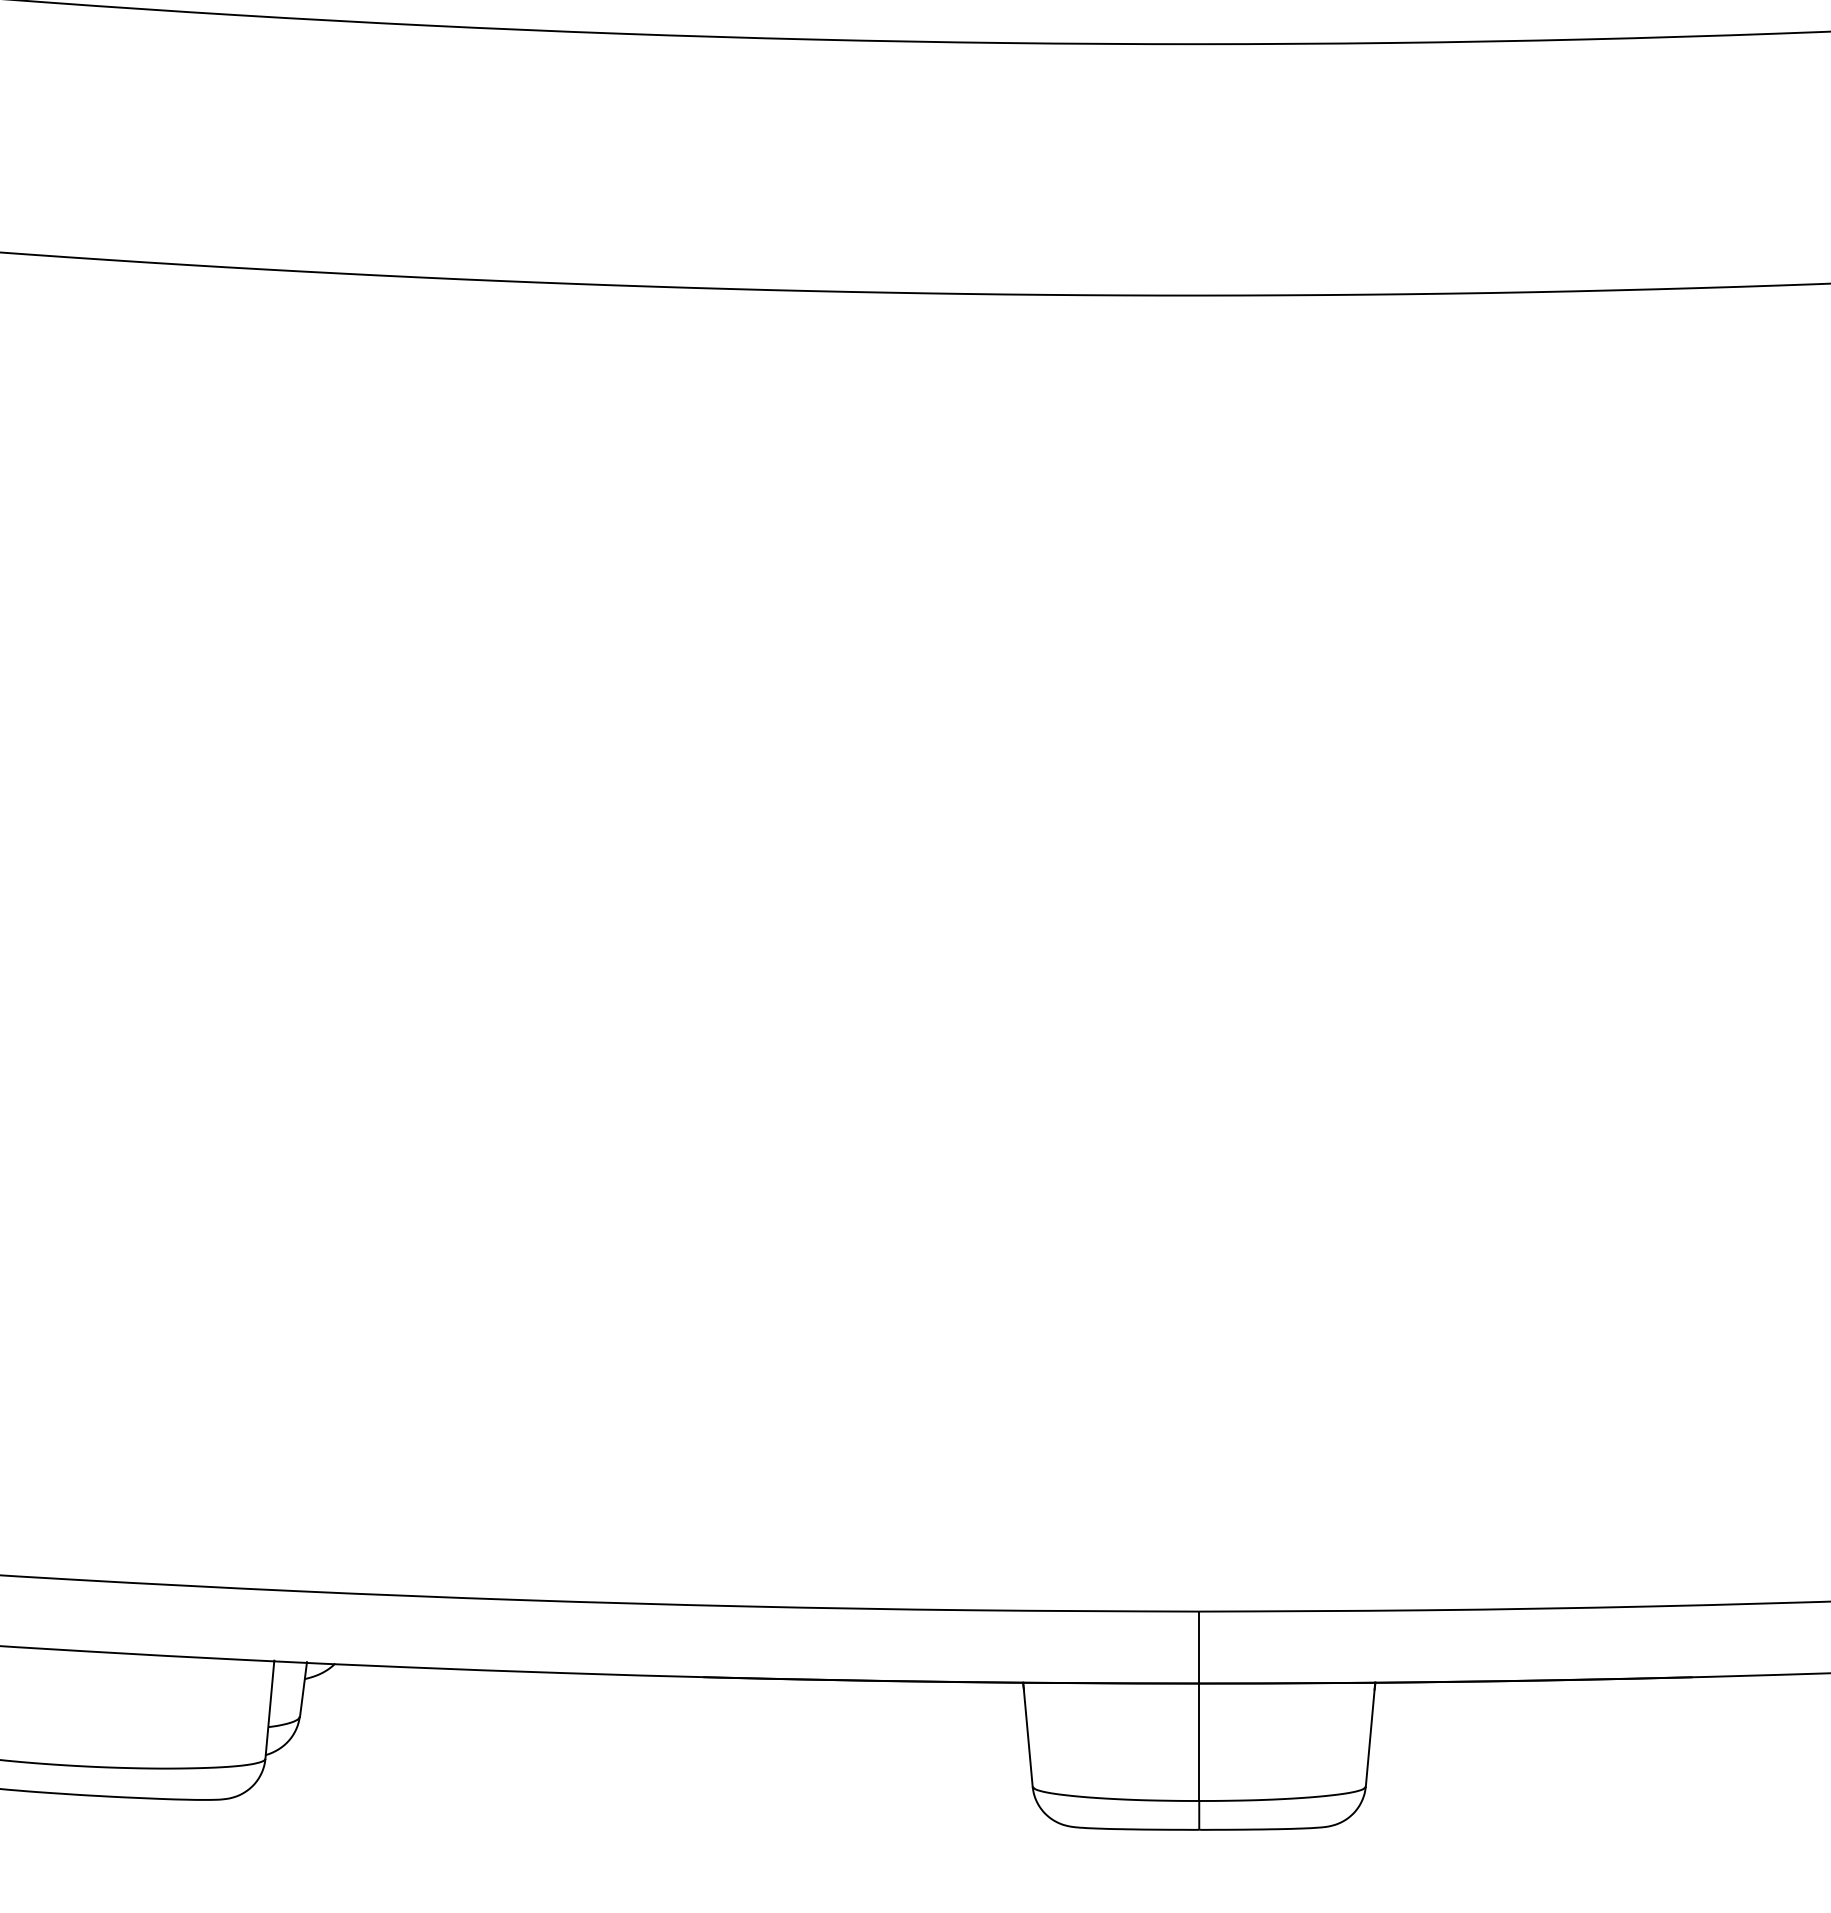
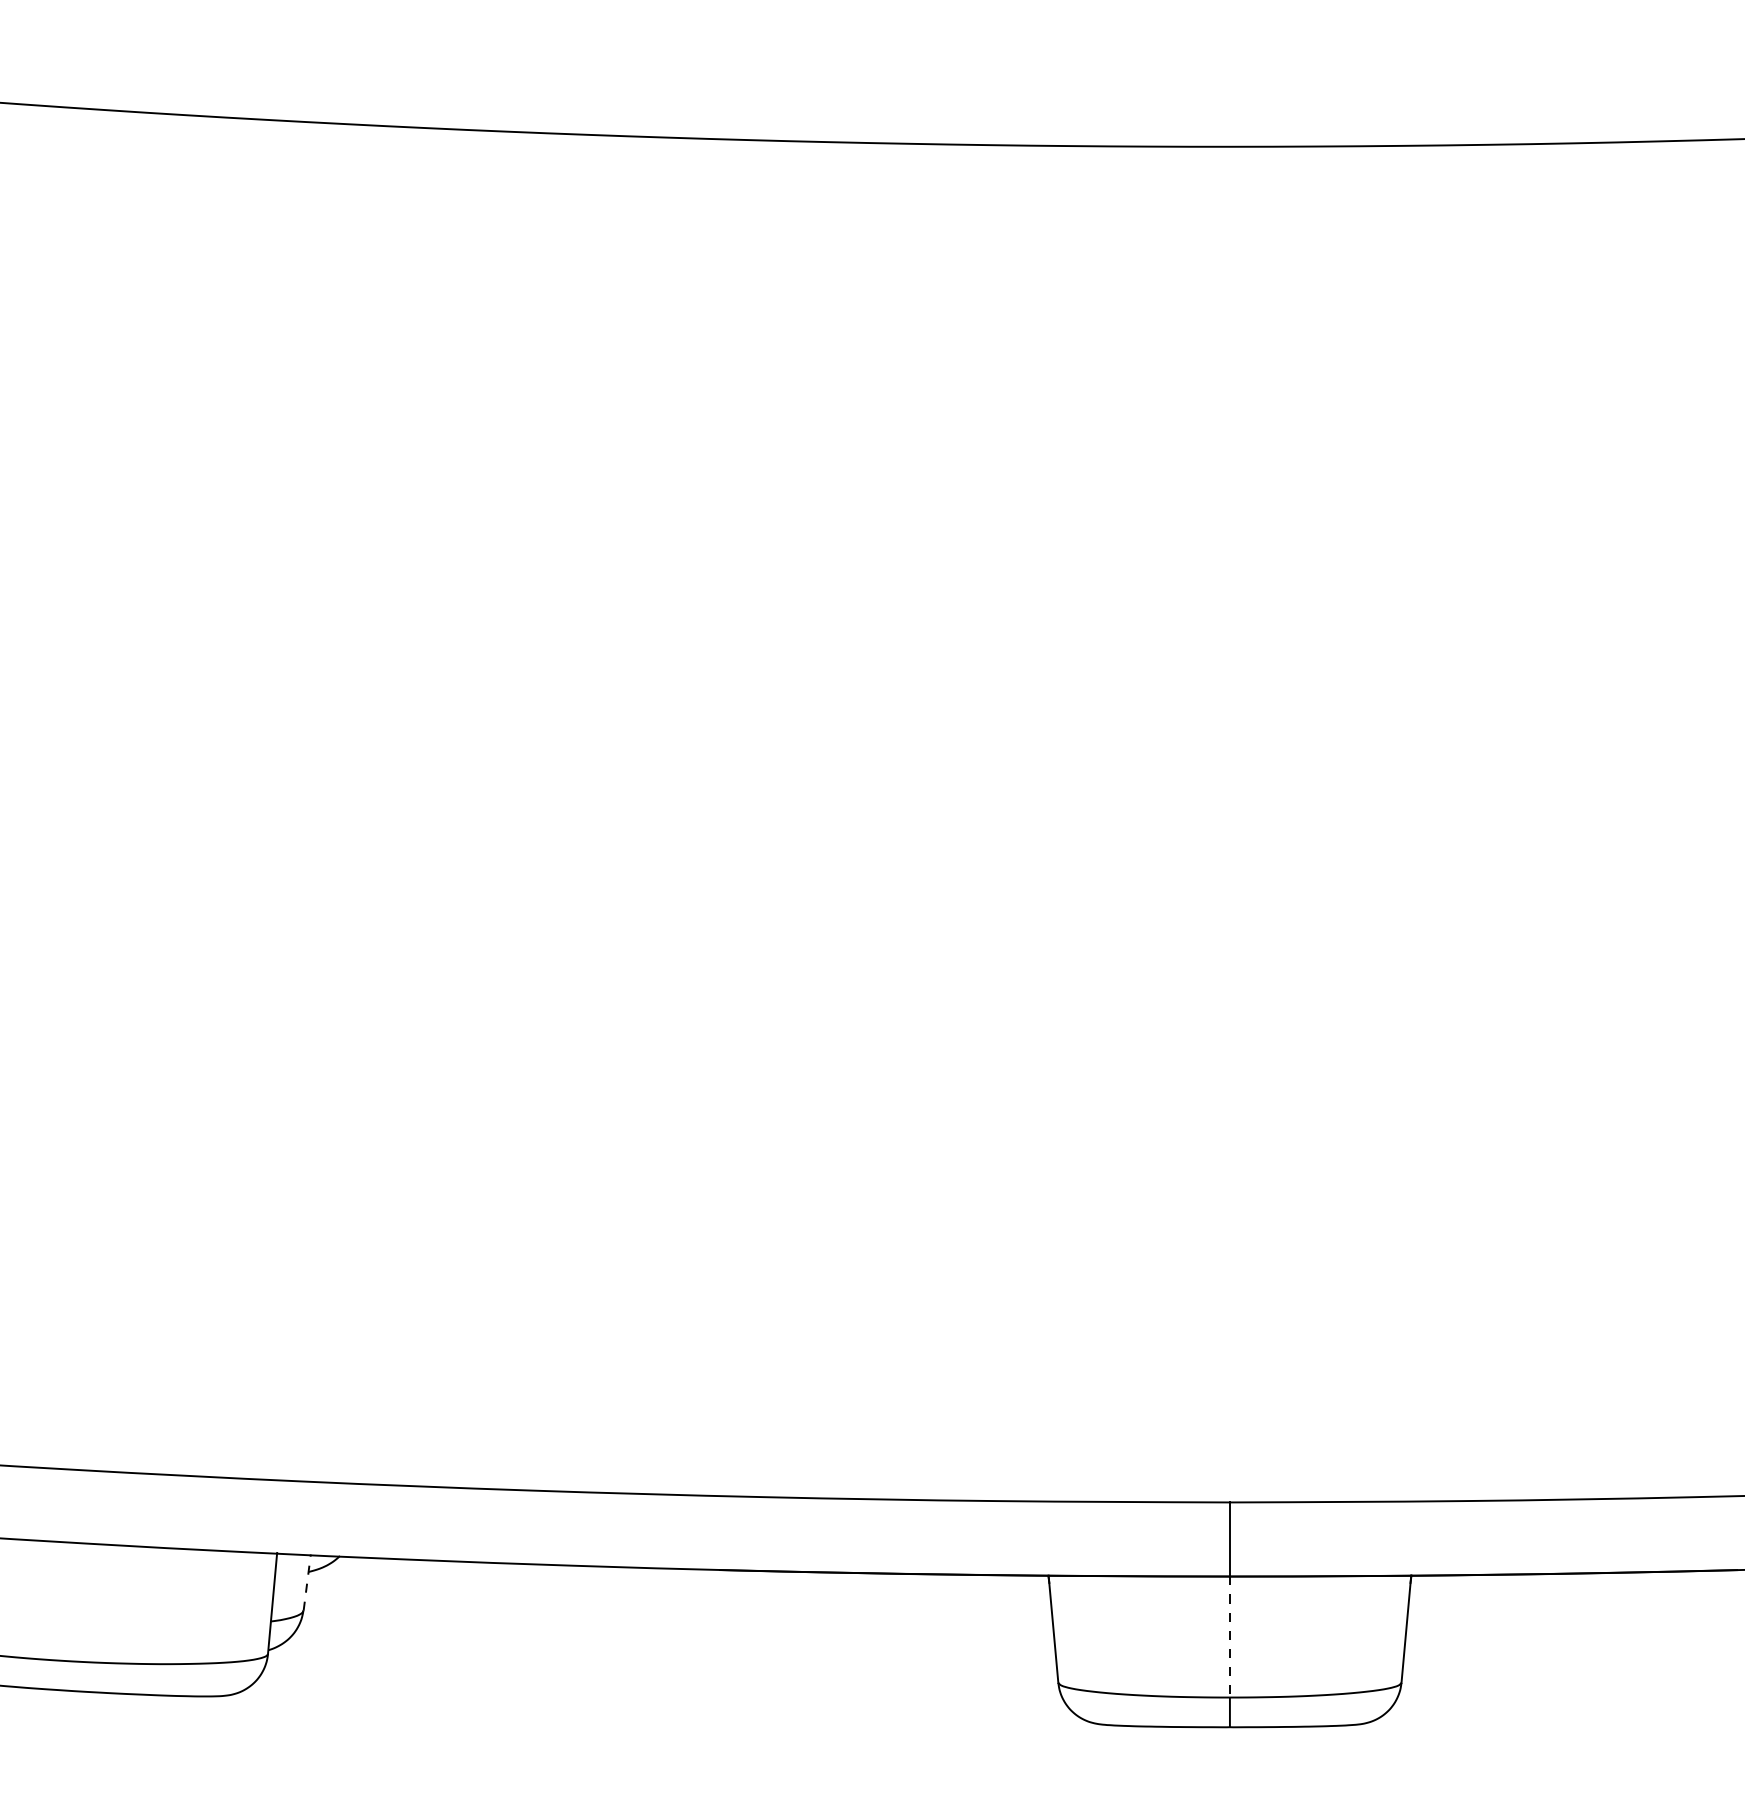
line: (303, 1688) -> (307, 1581), solid -> dashed
line: (1199, 1742) -> (1230, 1637), solid -> dashed

